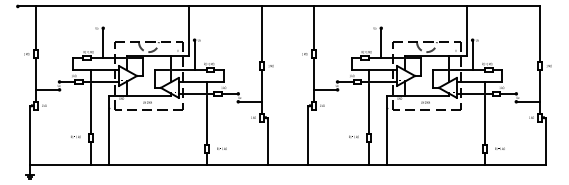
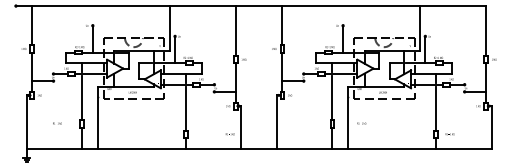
text: (75, 136) -> (57, 123), moved
text: (353, 136) -> (361, 123), moved
text: (221, 148) -> (229, 133), moved

